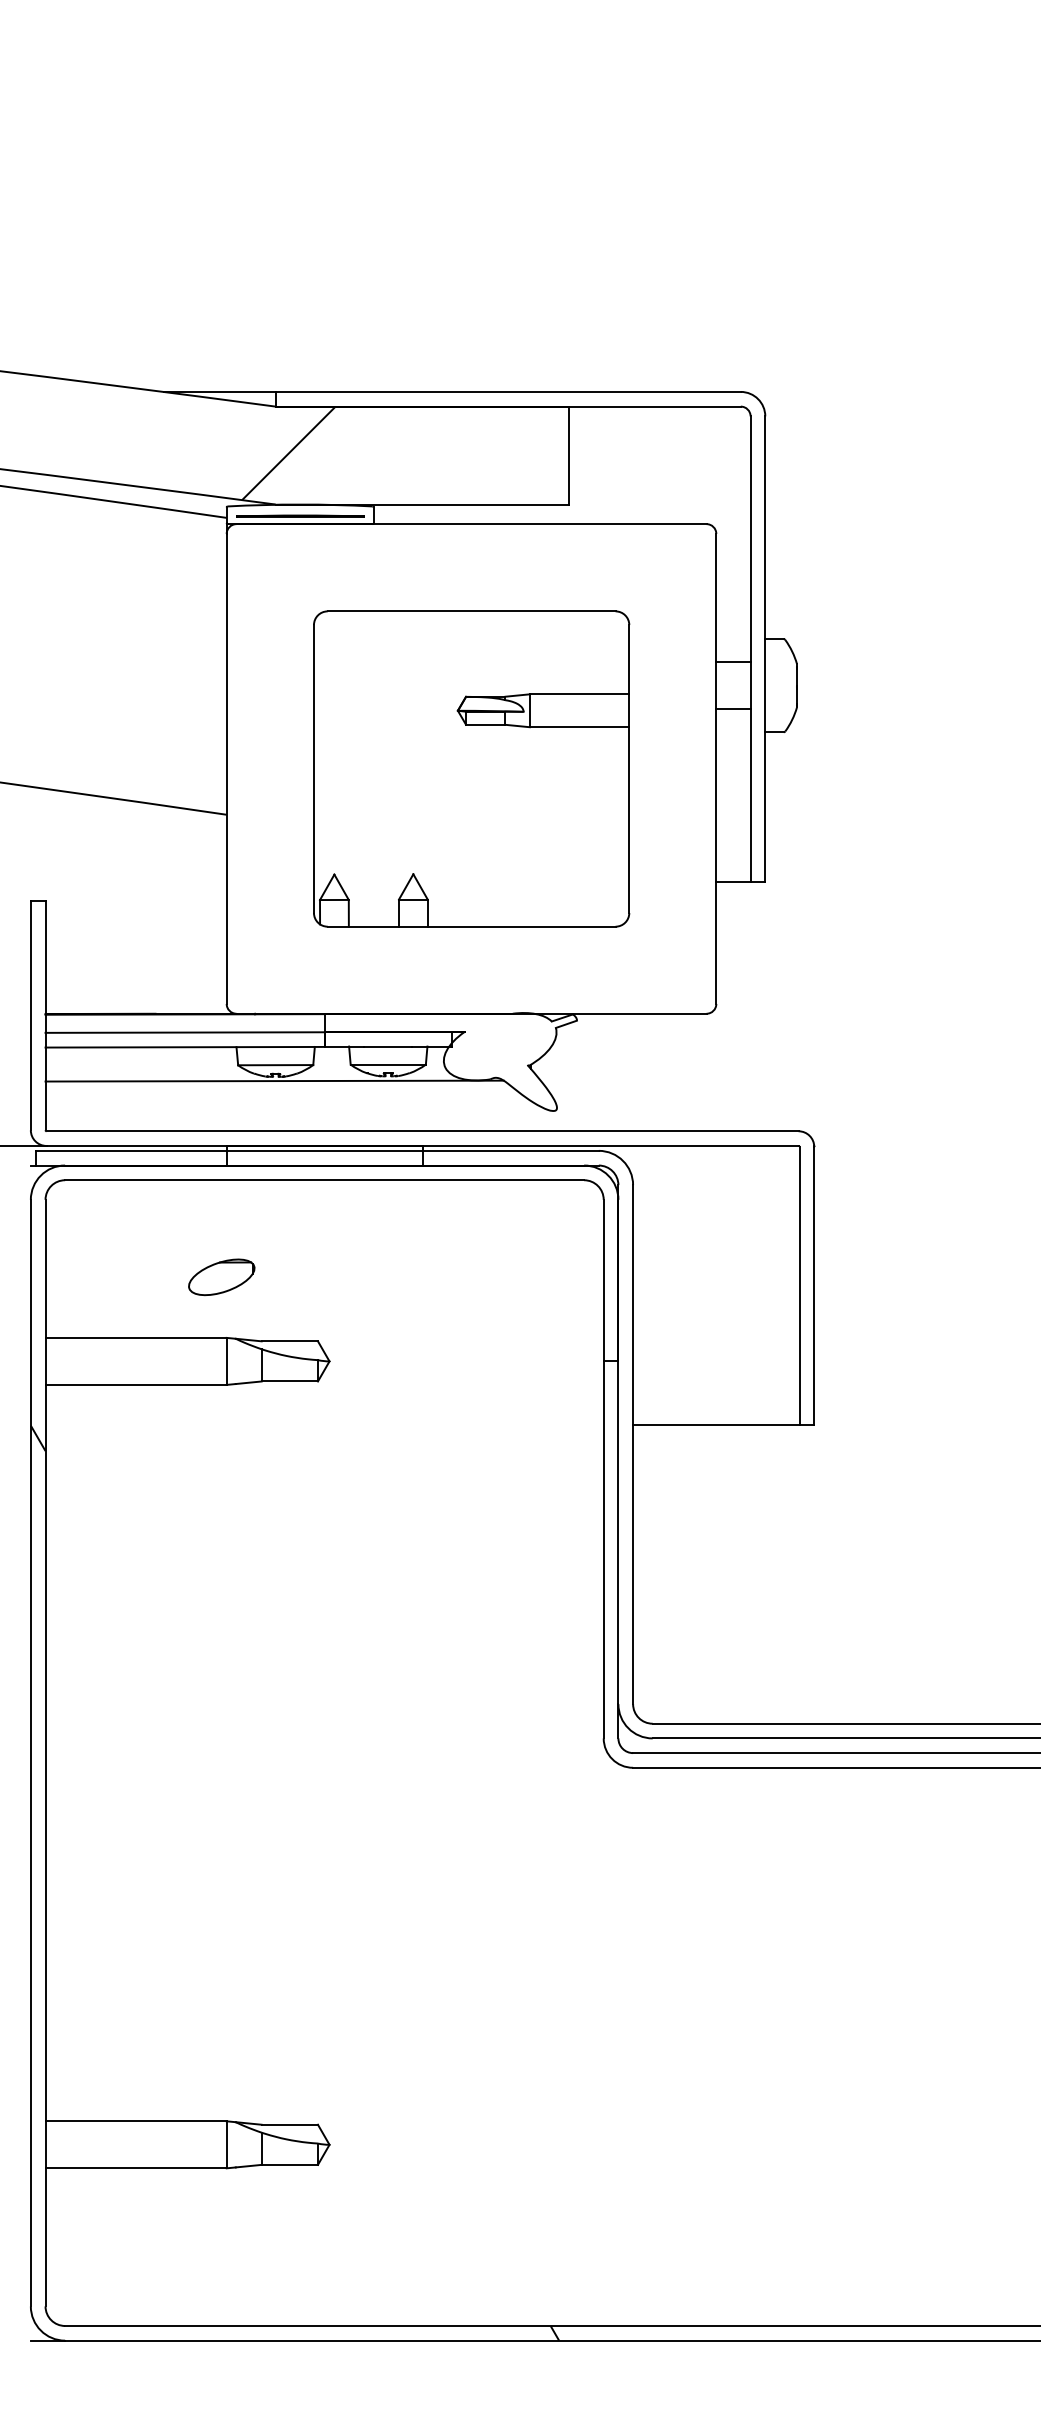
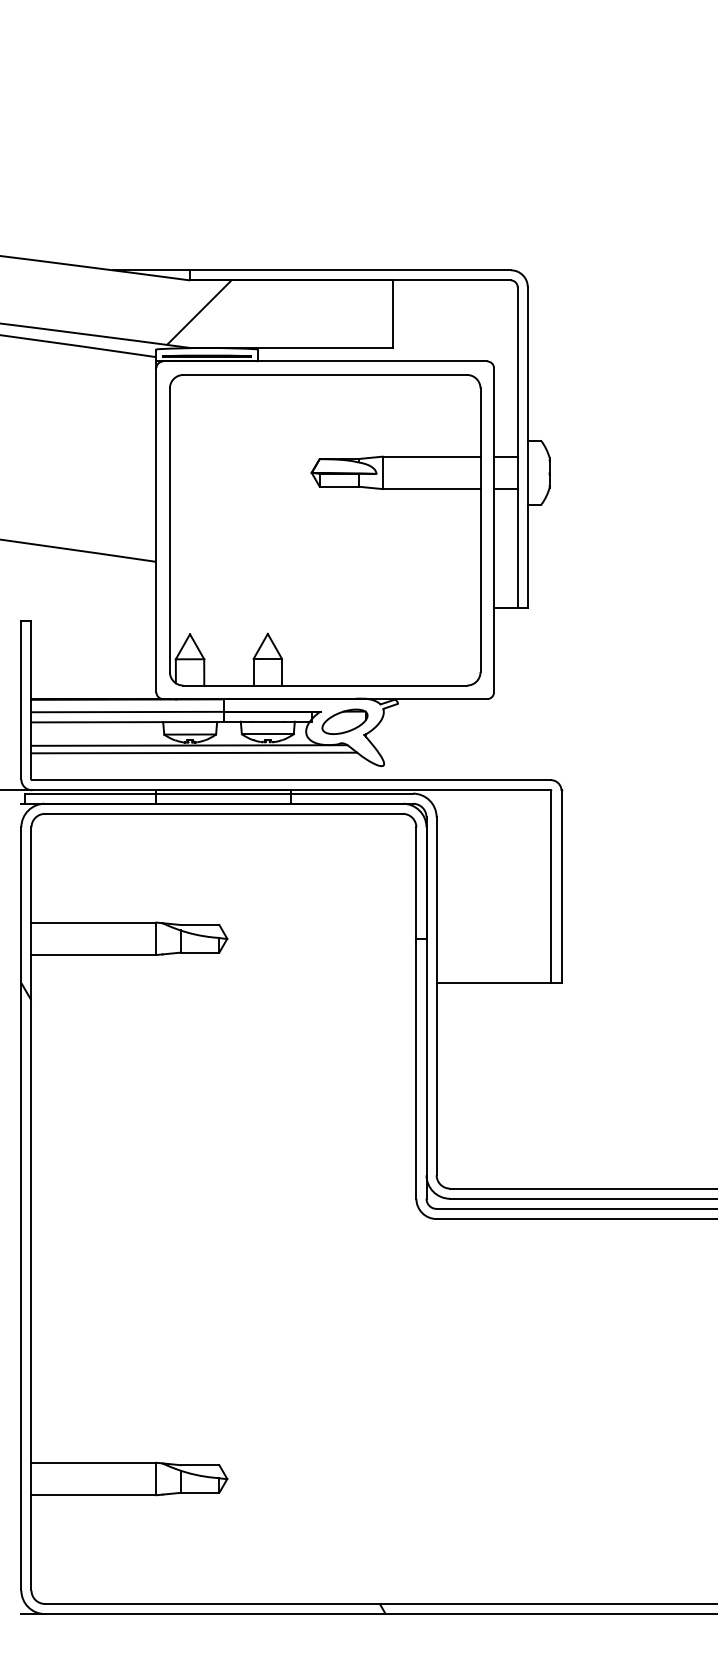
part: (471, 769) -> (325, 530), size x1.43
line: (281, 1091) -> (194, 752), added
part: (221, 1276) -> (344, 721), moved

